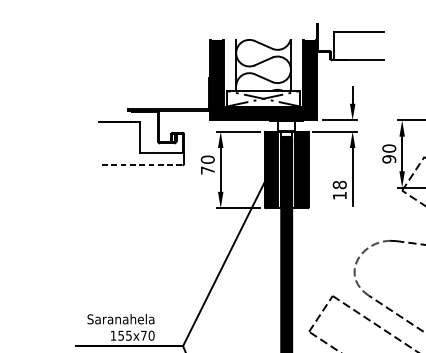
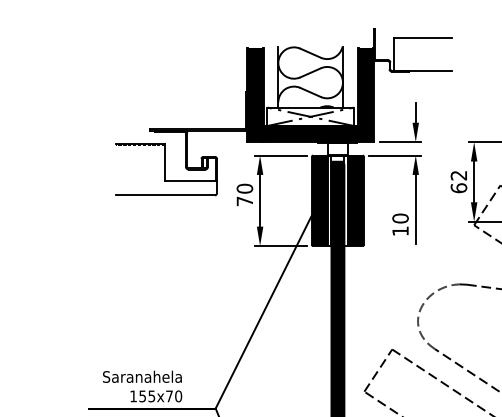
text: (388, 153) -> (458, 181), 90 -> 62
line: (140, 165) -> (165, 195), dashed -> solid
text: (339, 184) -> (400, 218), 18 -> 10

